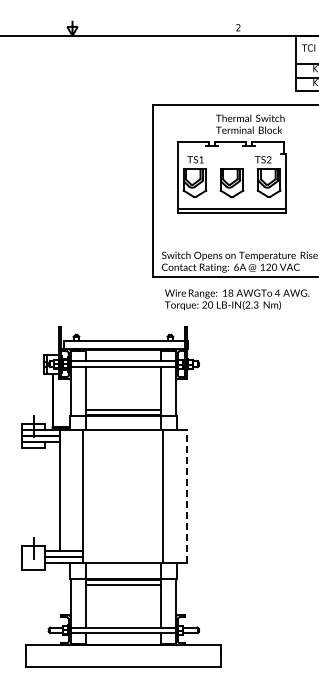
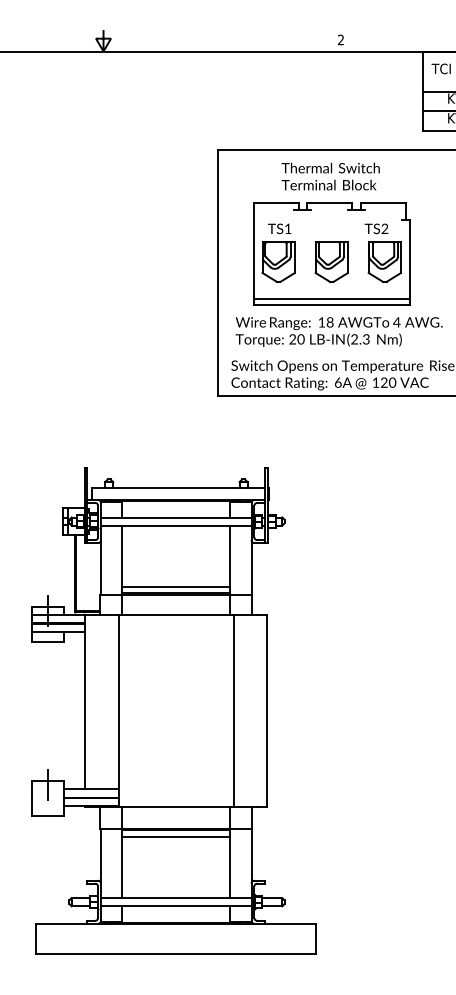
text: (250, 123) -> (331, 175), moved
text: (237, 299) -> (339, 331), moved
line: (186, 496) -> (266, 710), dashed -> solid

